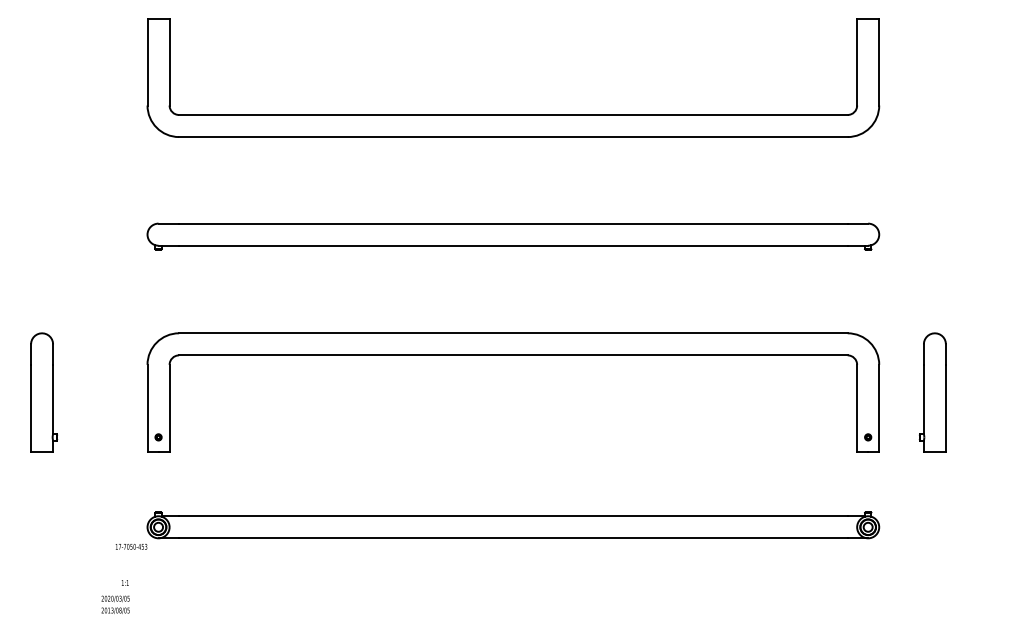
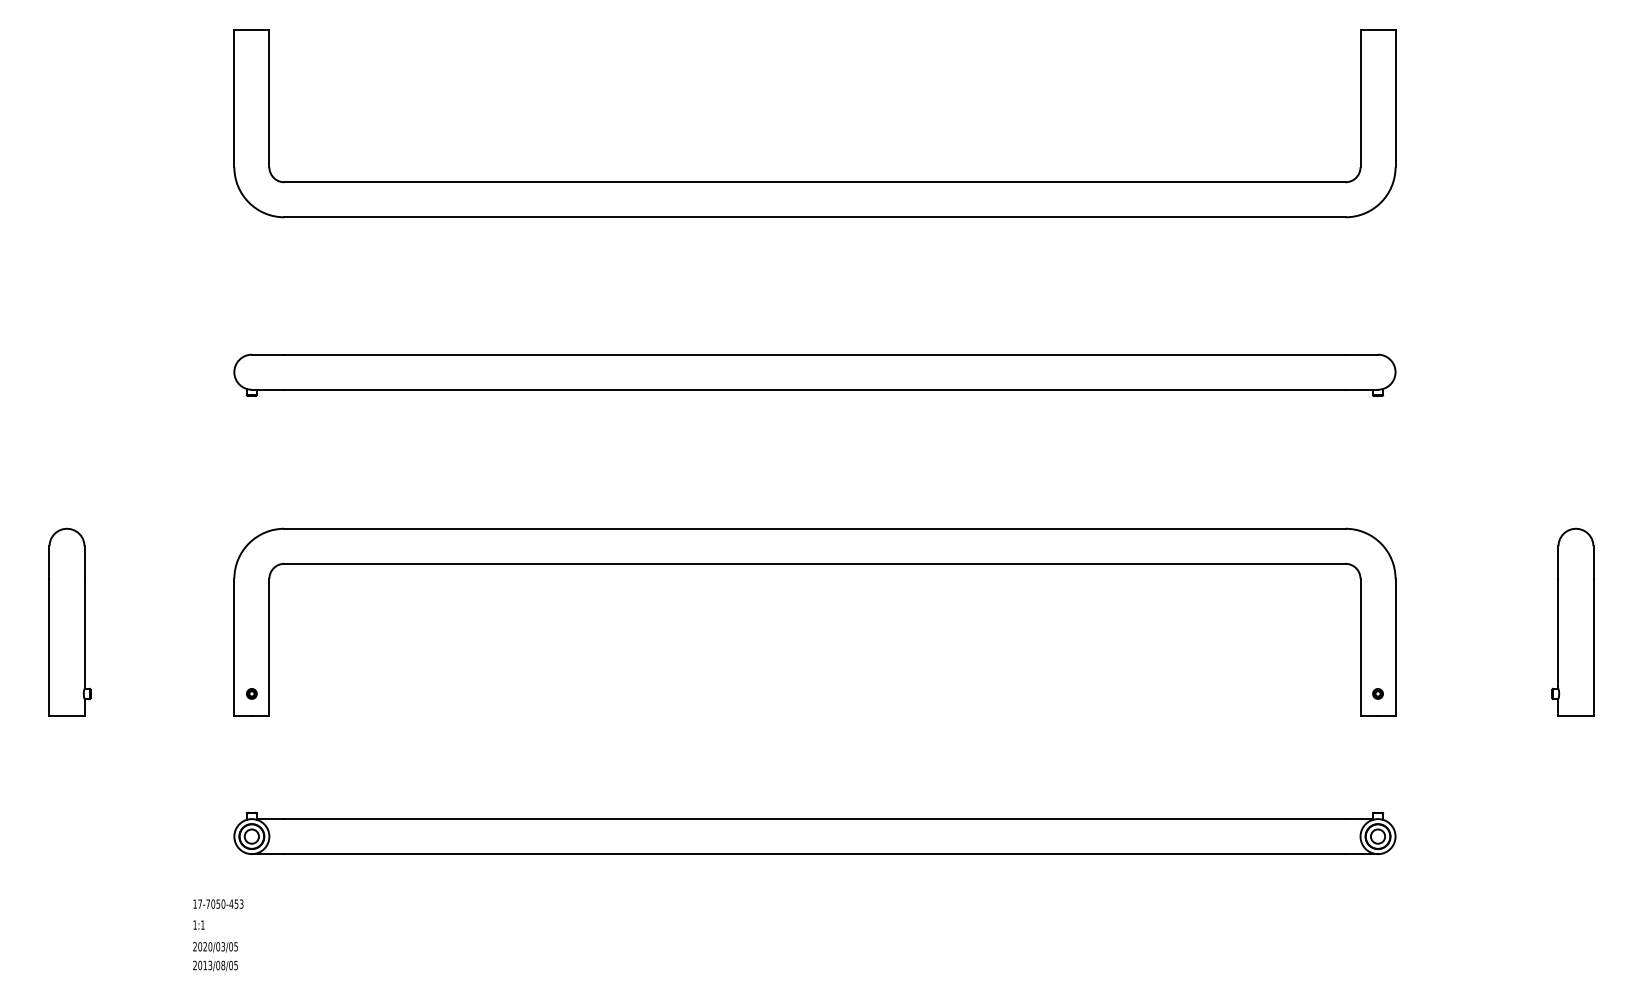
part: (932, 392) -> (1572, 622), moved
text: (131, 546) -> (218, 903), moved
text: (115, 604) -> (215, 955), moved

